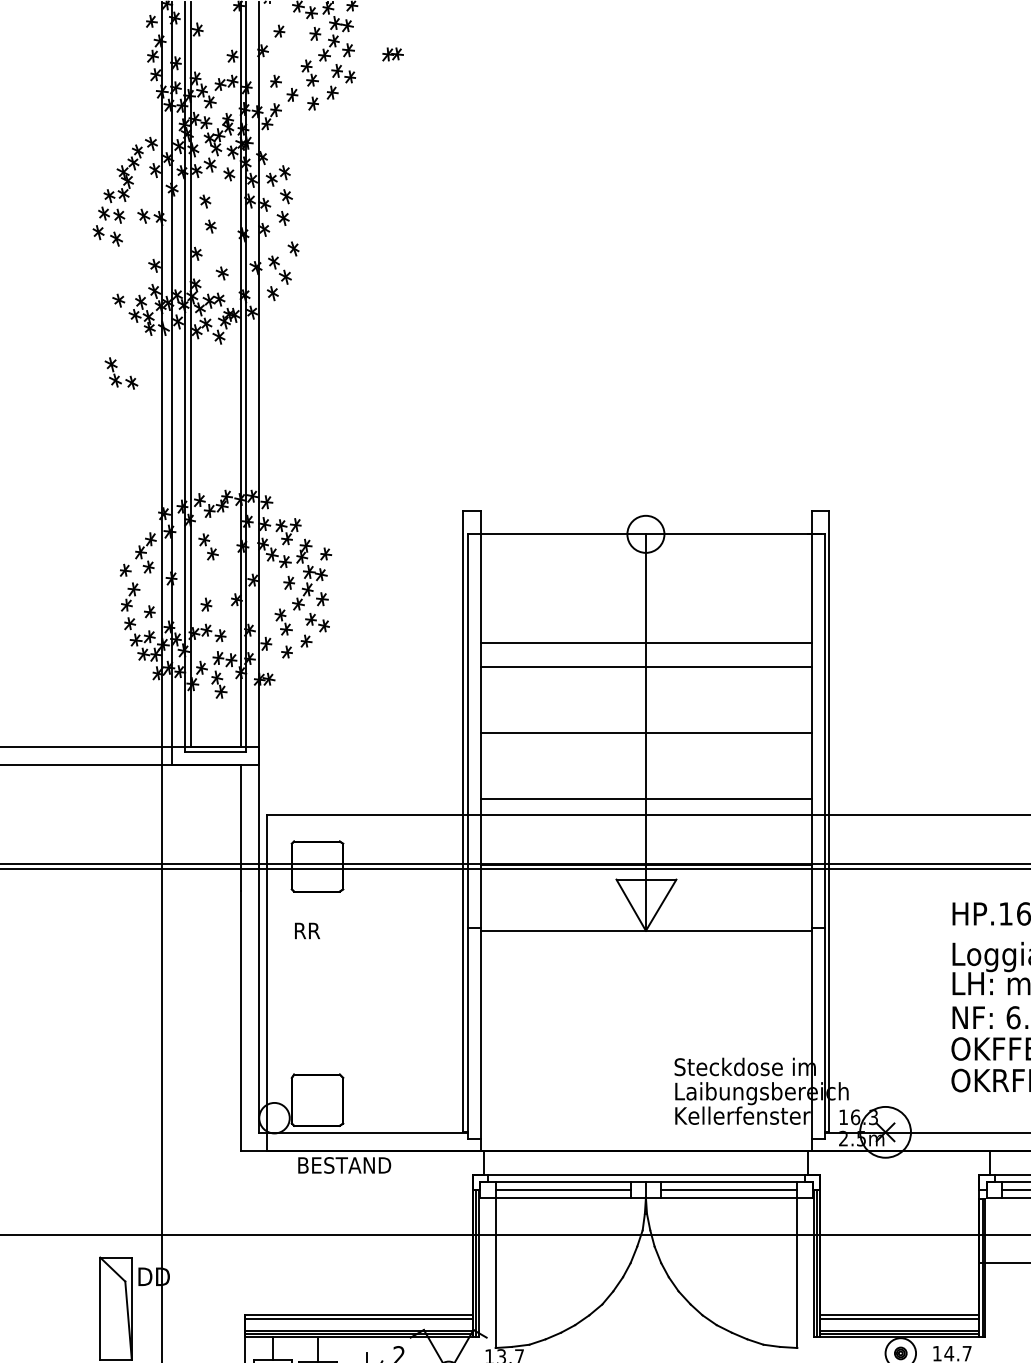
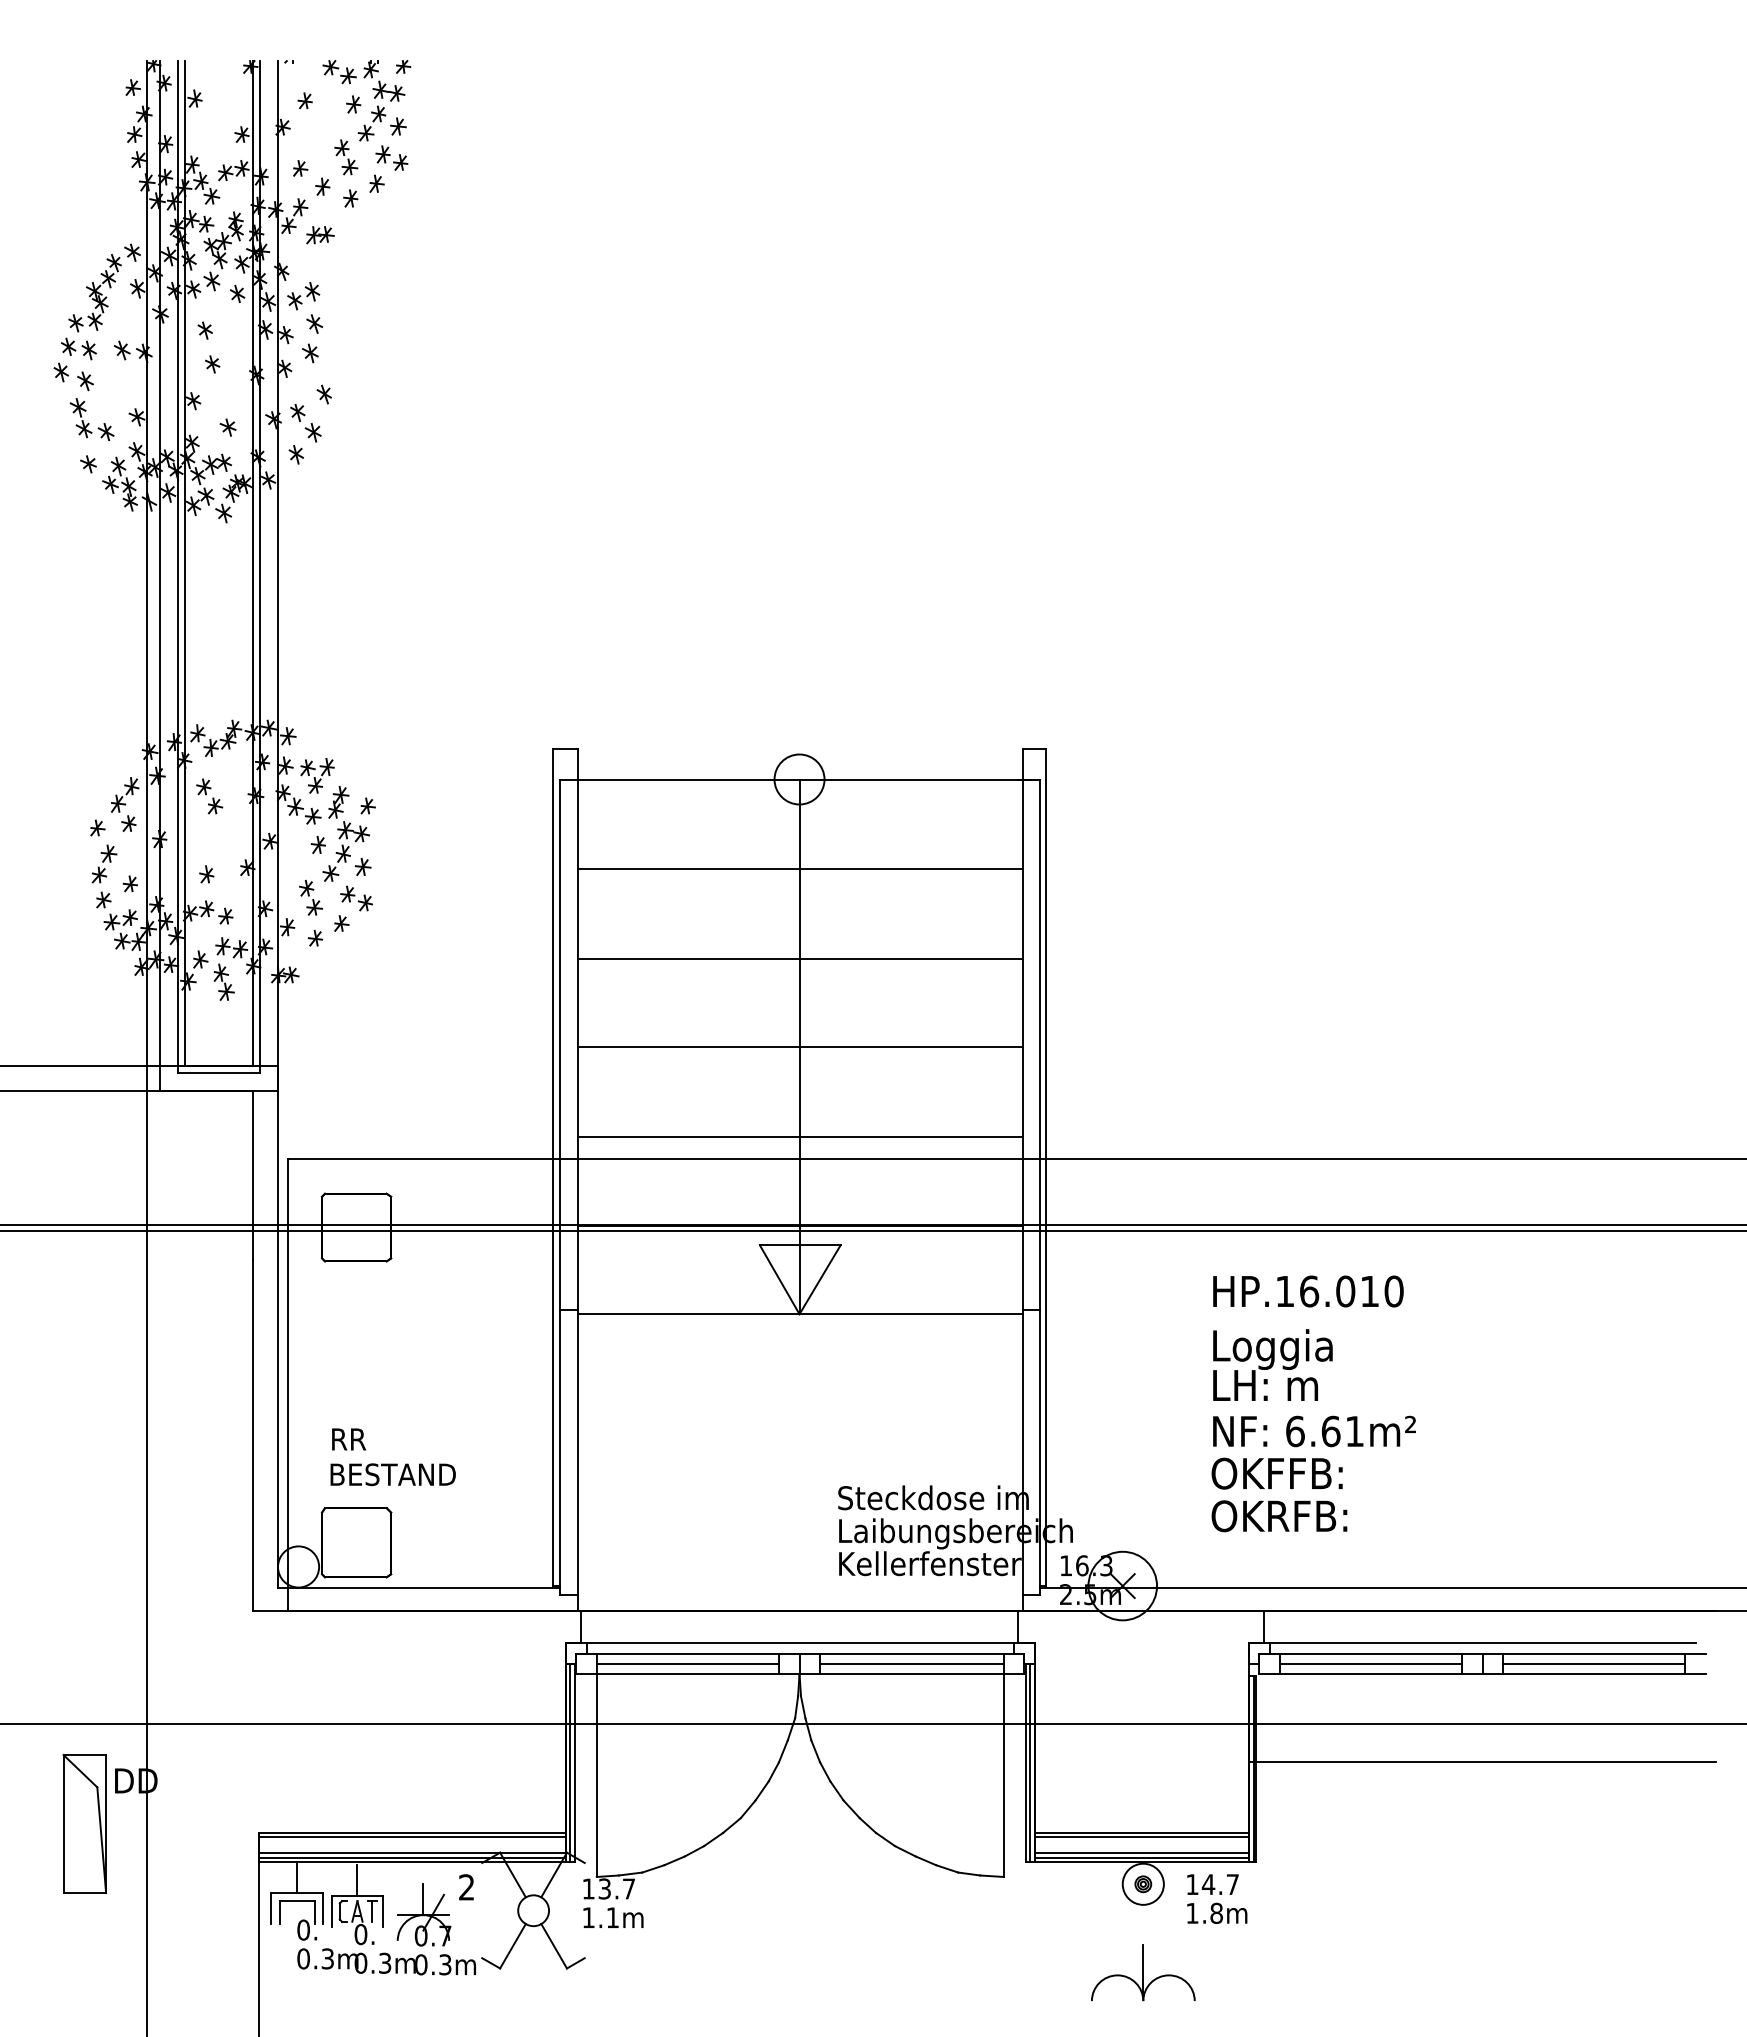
part: (393, 54) -> (320, 235), moved
part: (120, 373) -> (91, 419), moved
line: (645, 643) -> (799, 869), moved
text: (307, 931) -> (349, 1439), moved
text: (344, 1165) -> (392, 1474), moved

